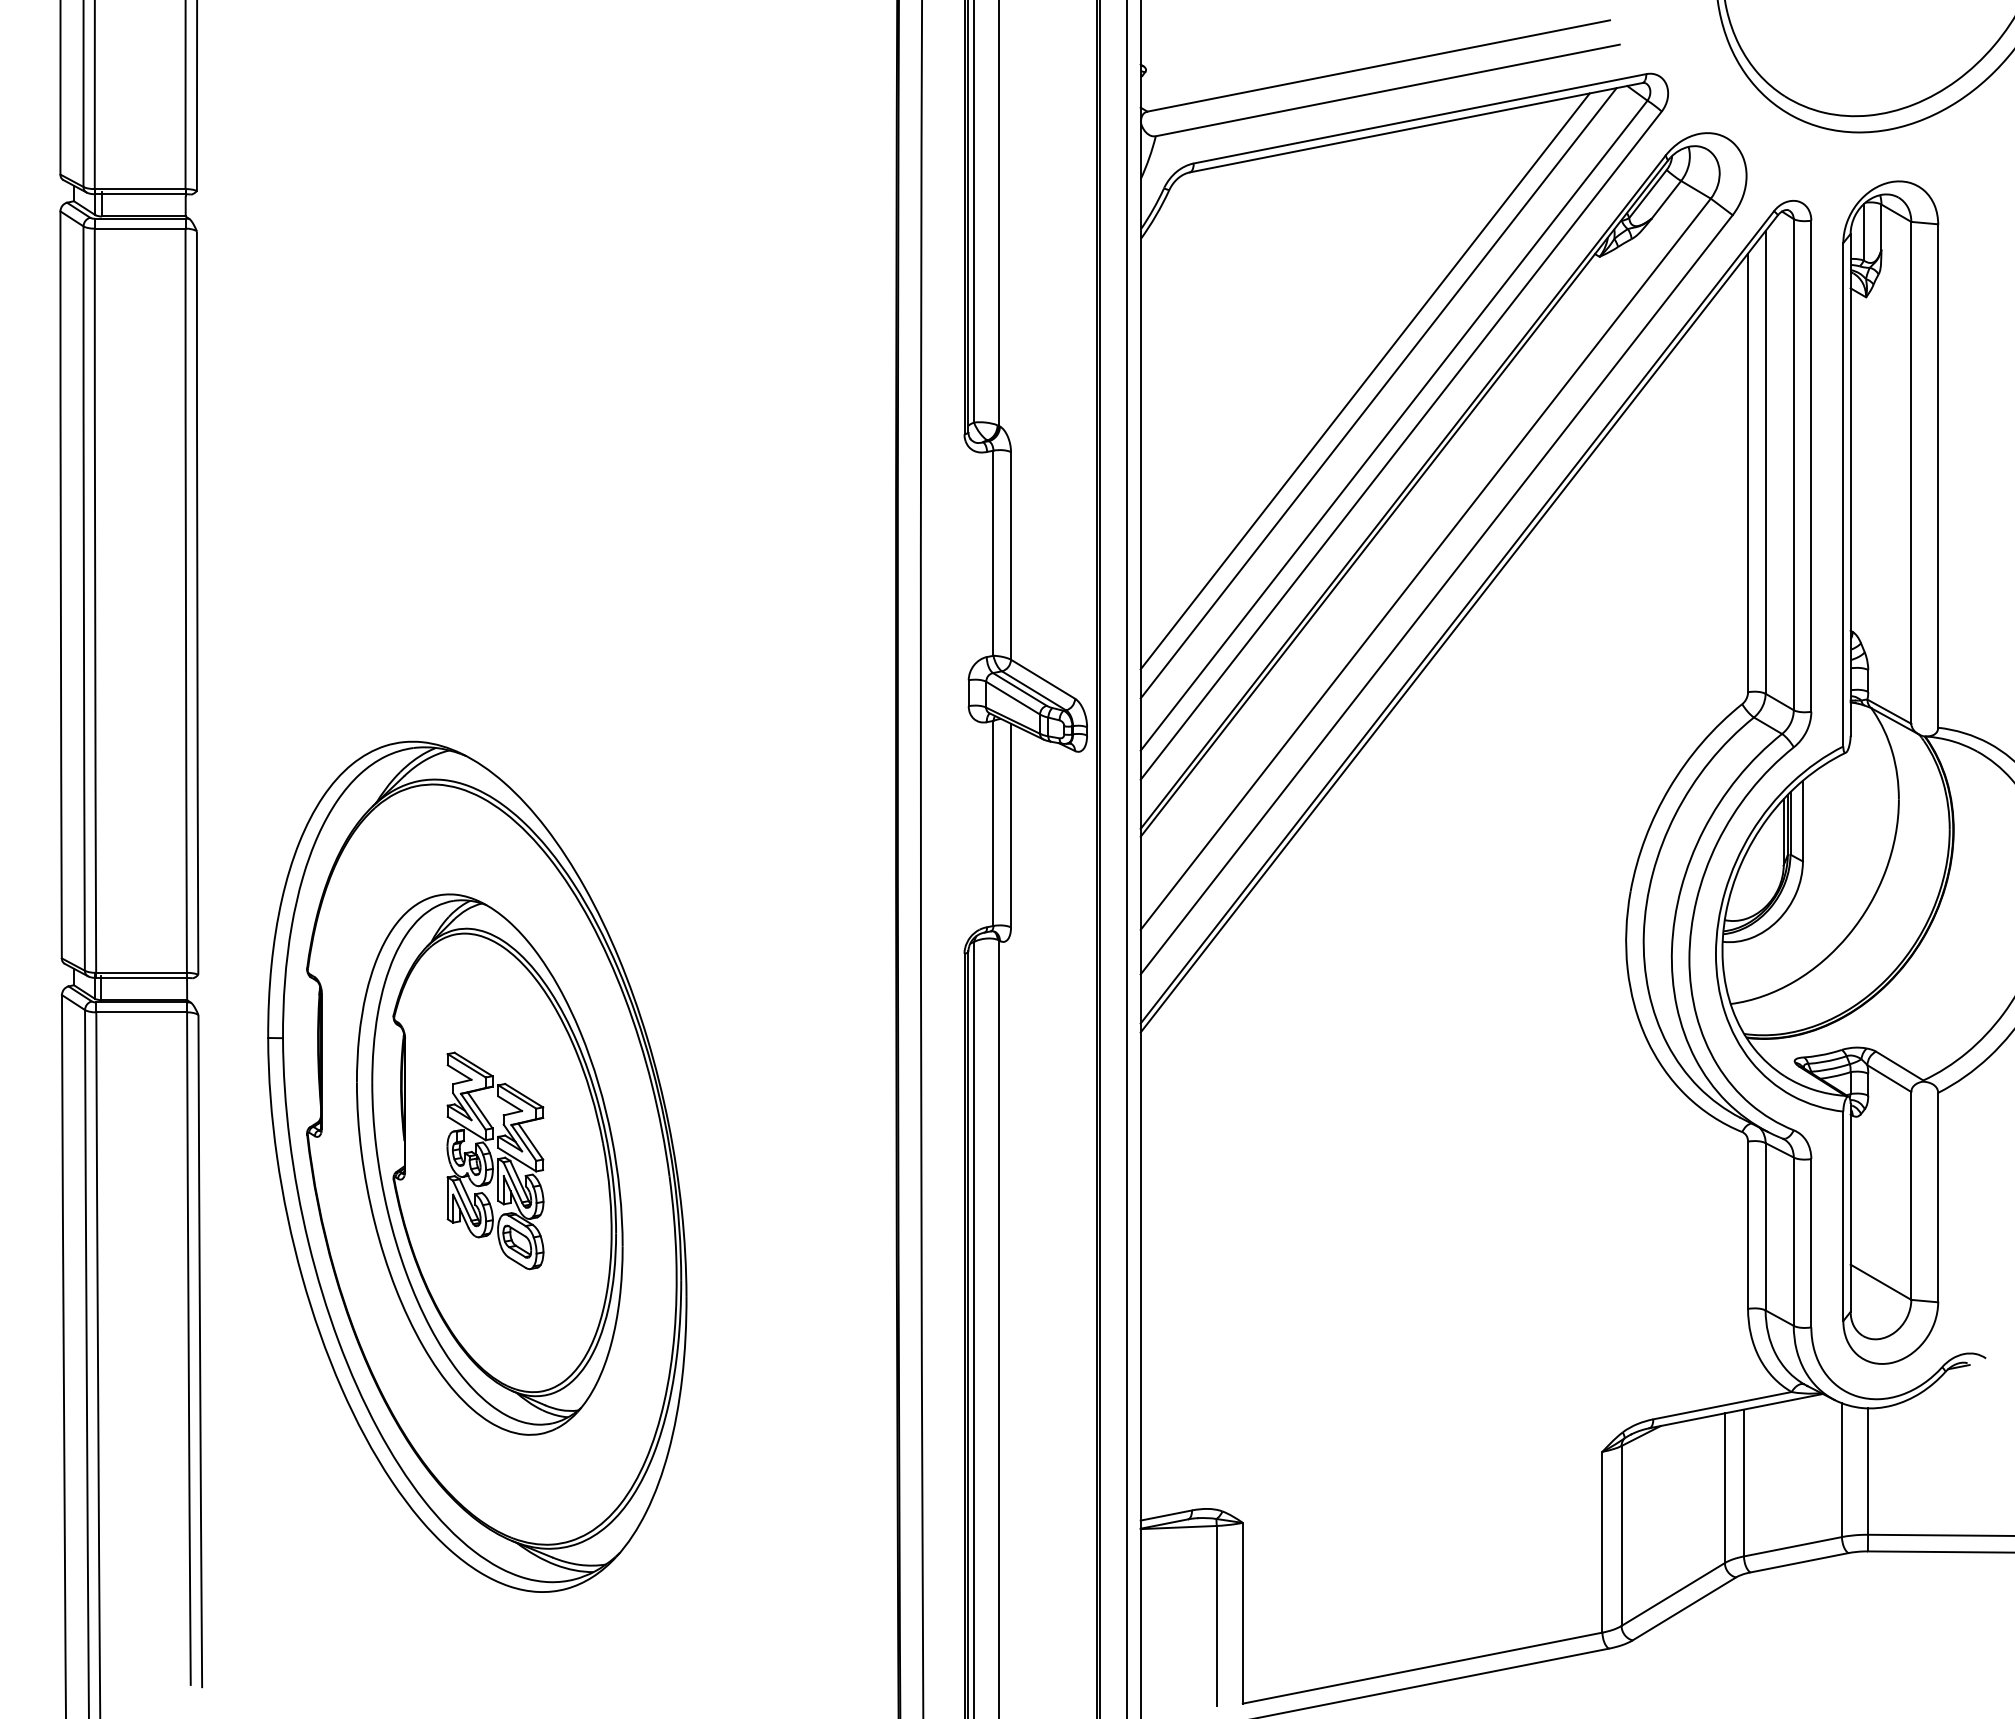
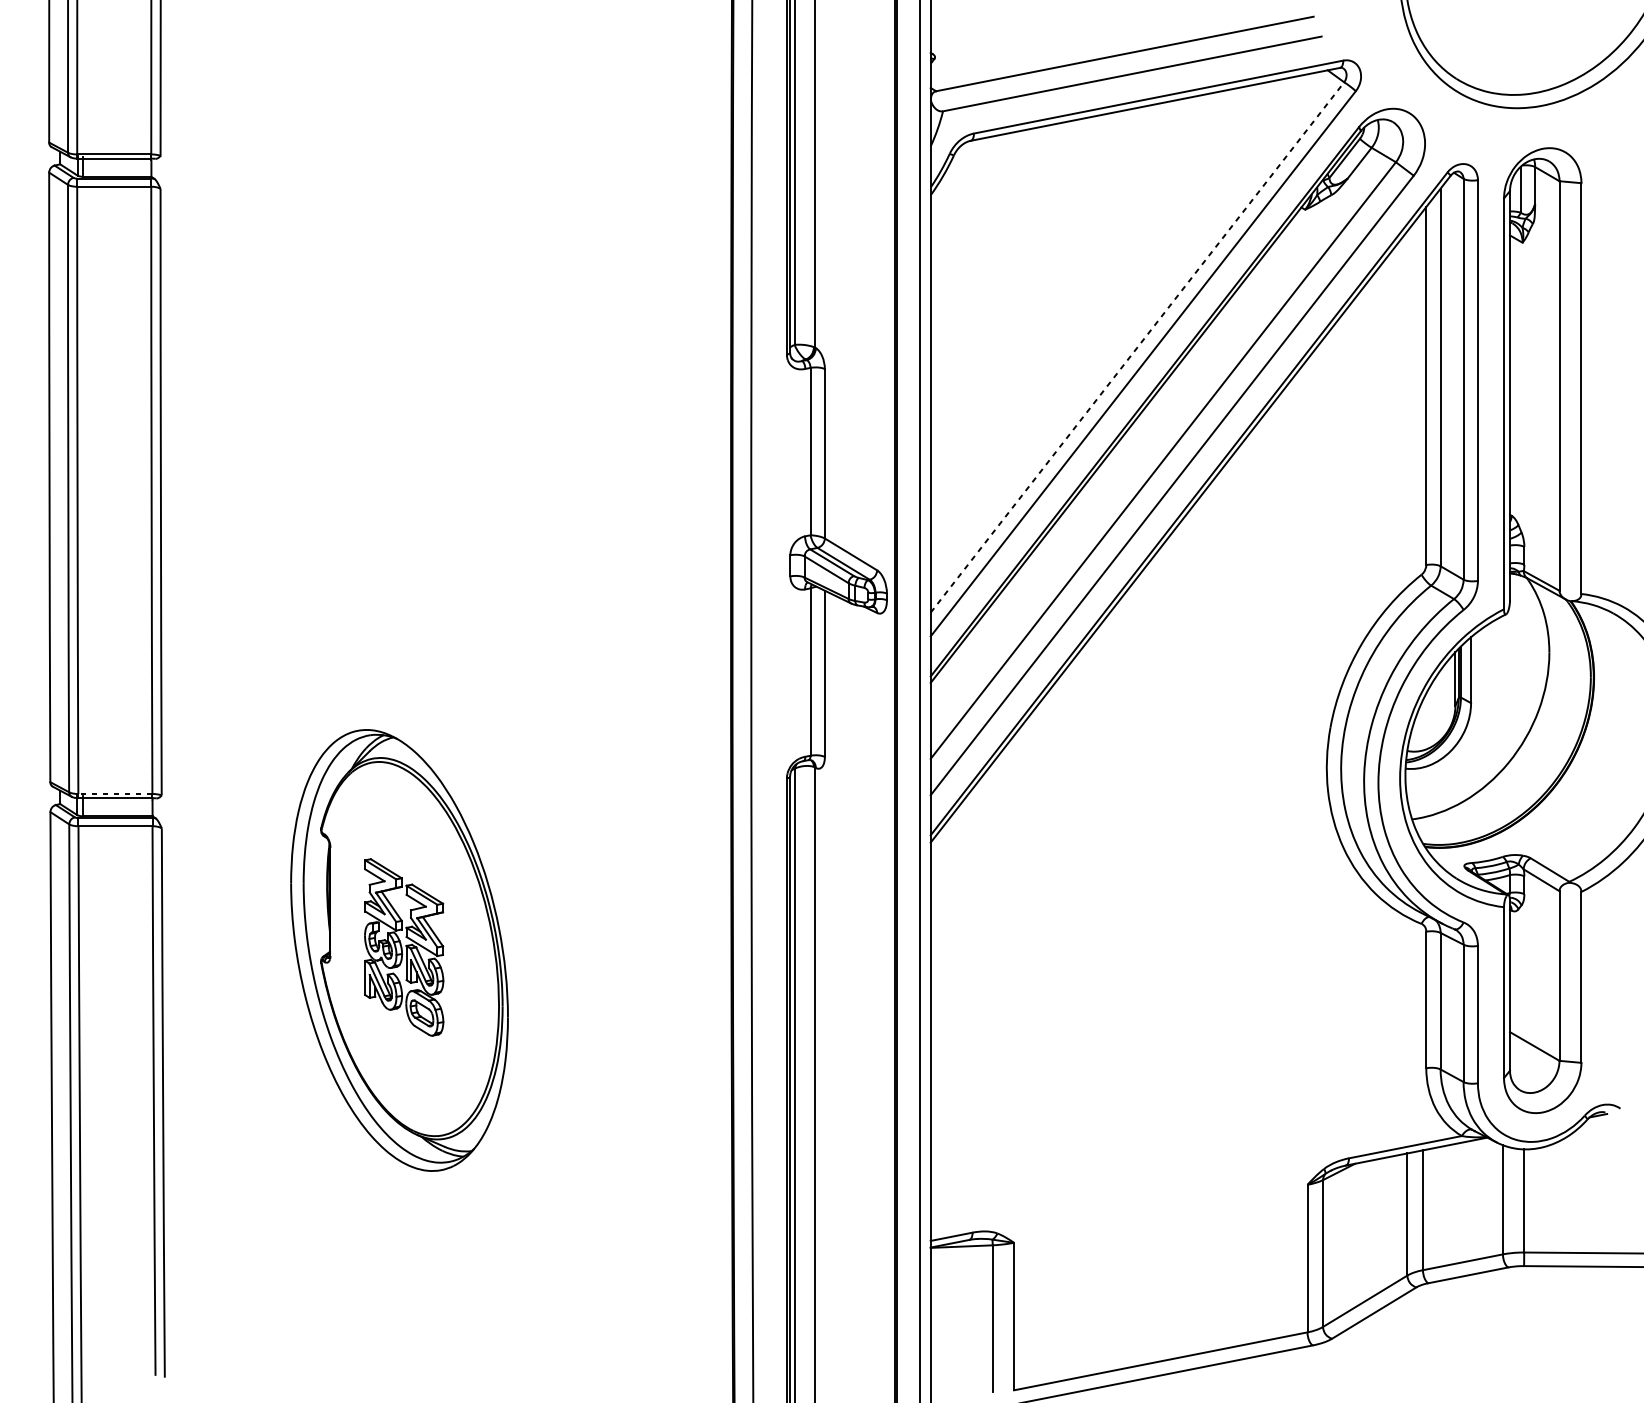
line: (1364, 381) -> (1113, 311), removed
line: (1378, 393) -> (1124, 321), removed
line: (1394, 425) -> (1137, 347), solid -> dashed
line: (141, 972) -> (115, 793), solid -> dashed
part: (477, 1166) -> (389, 952), removed

